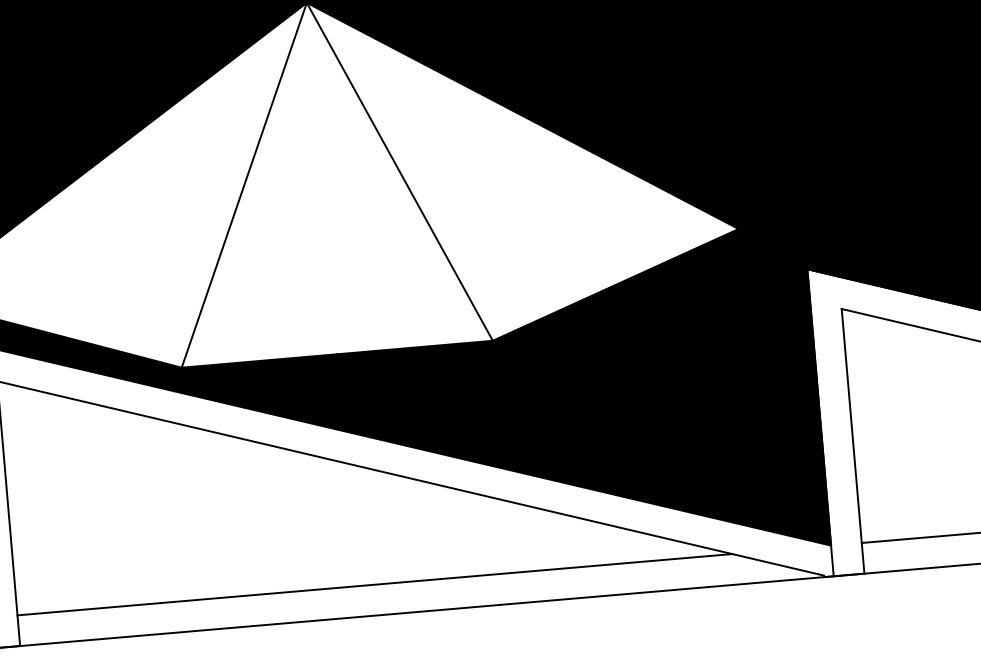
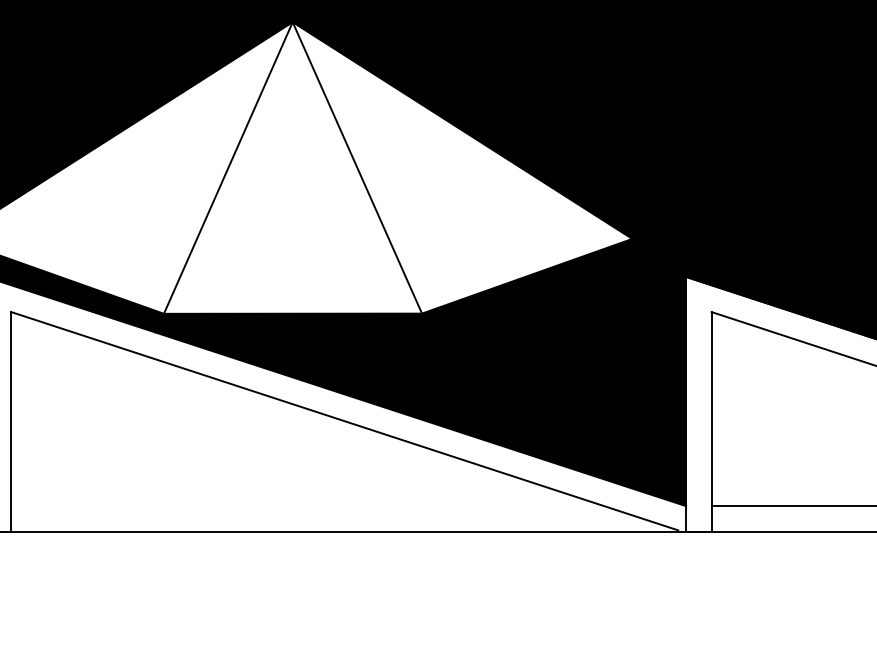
line: (374, 585) -> (307, 506), removed

